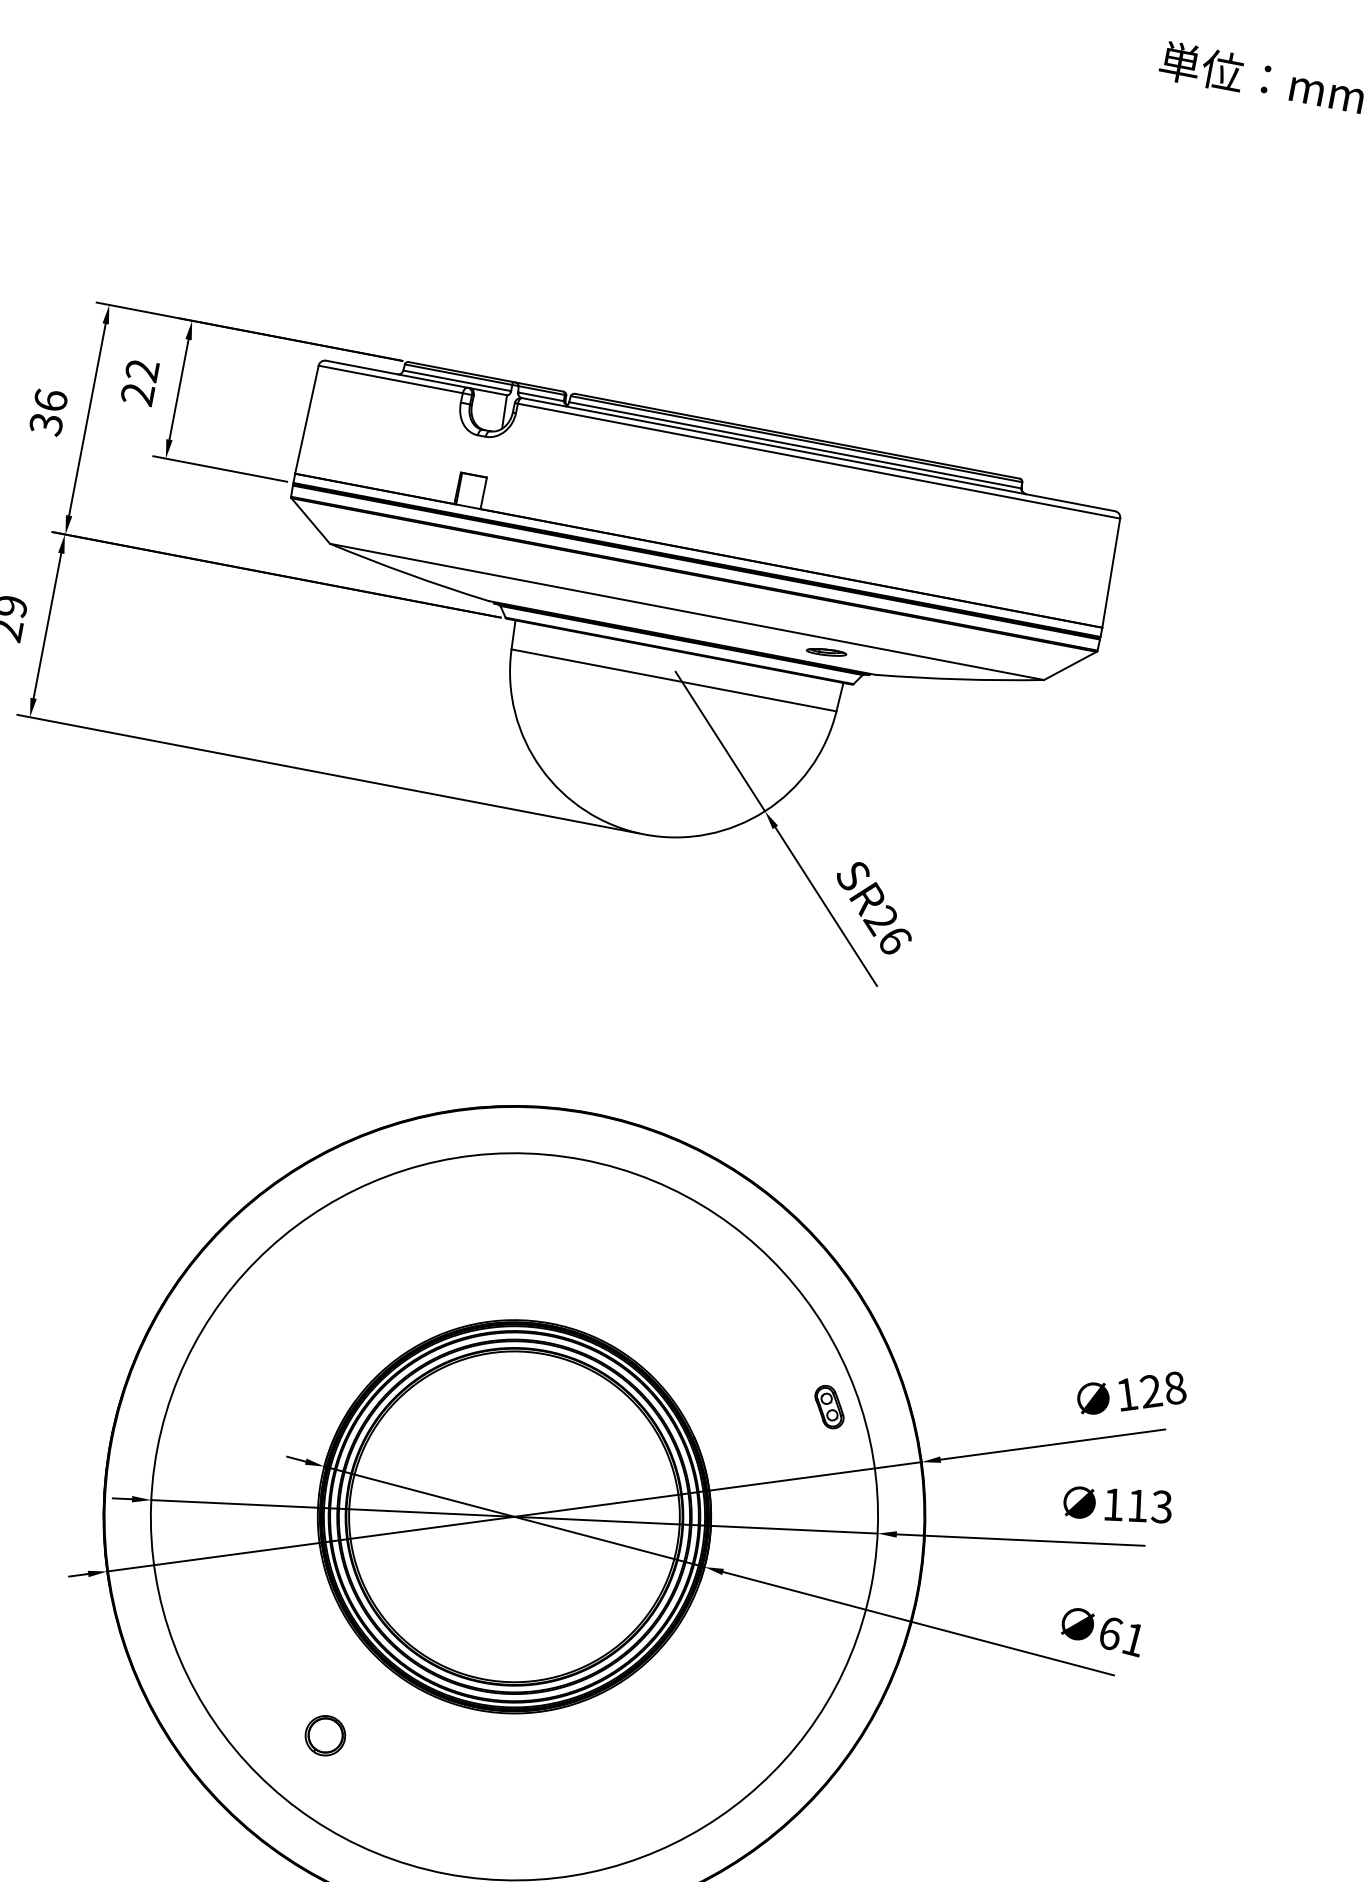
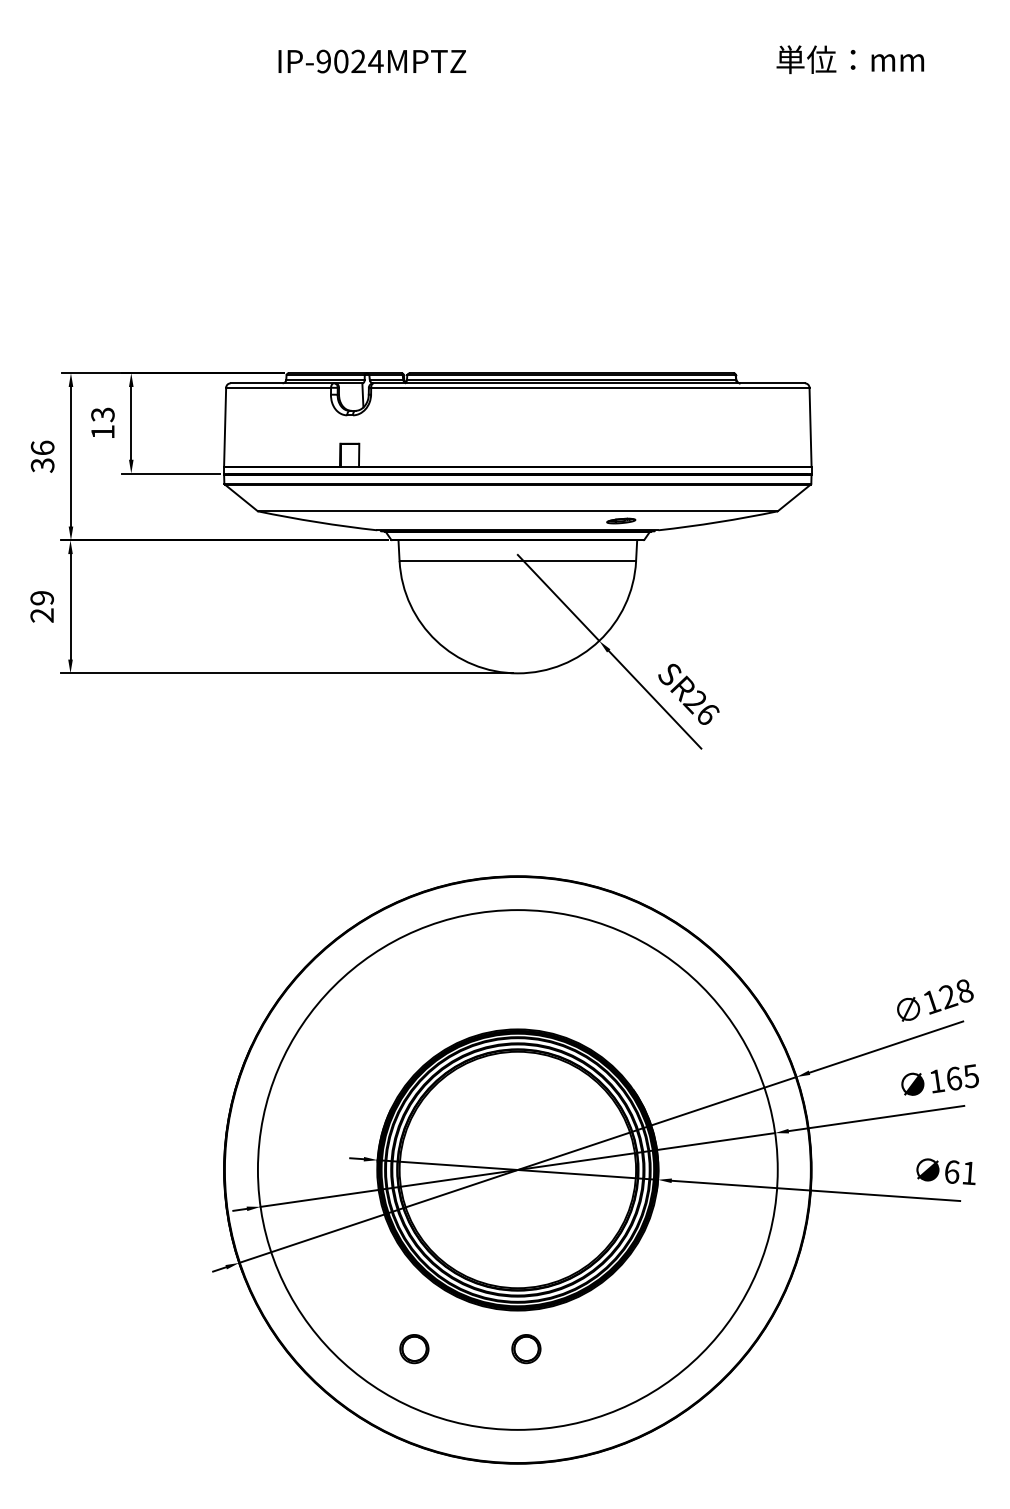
text: (139, 382) -> (102, 423), 22 -> 13
part: (829, 1406) -> (724, 1050), removed
text: (1149, 1506) -> (962, 1077), 113 -> 165
part: (479, 1765) -> (526, 1349), added

